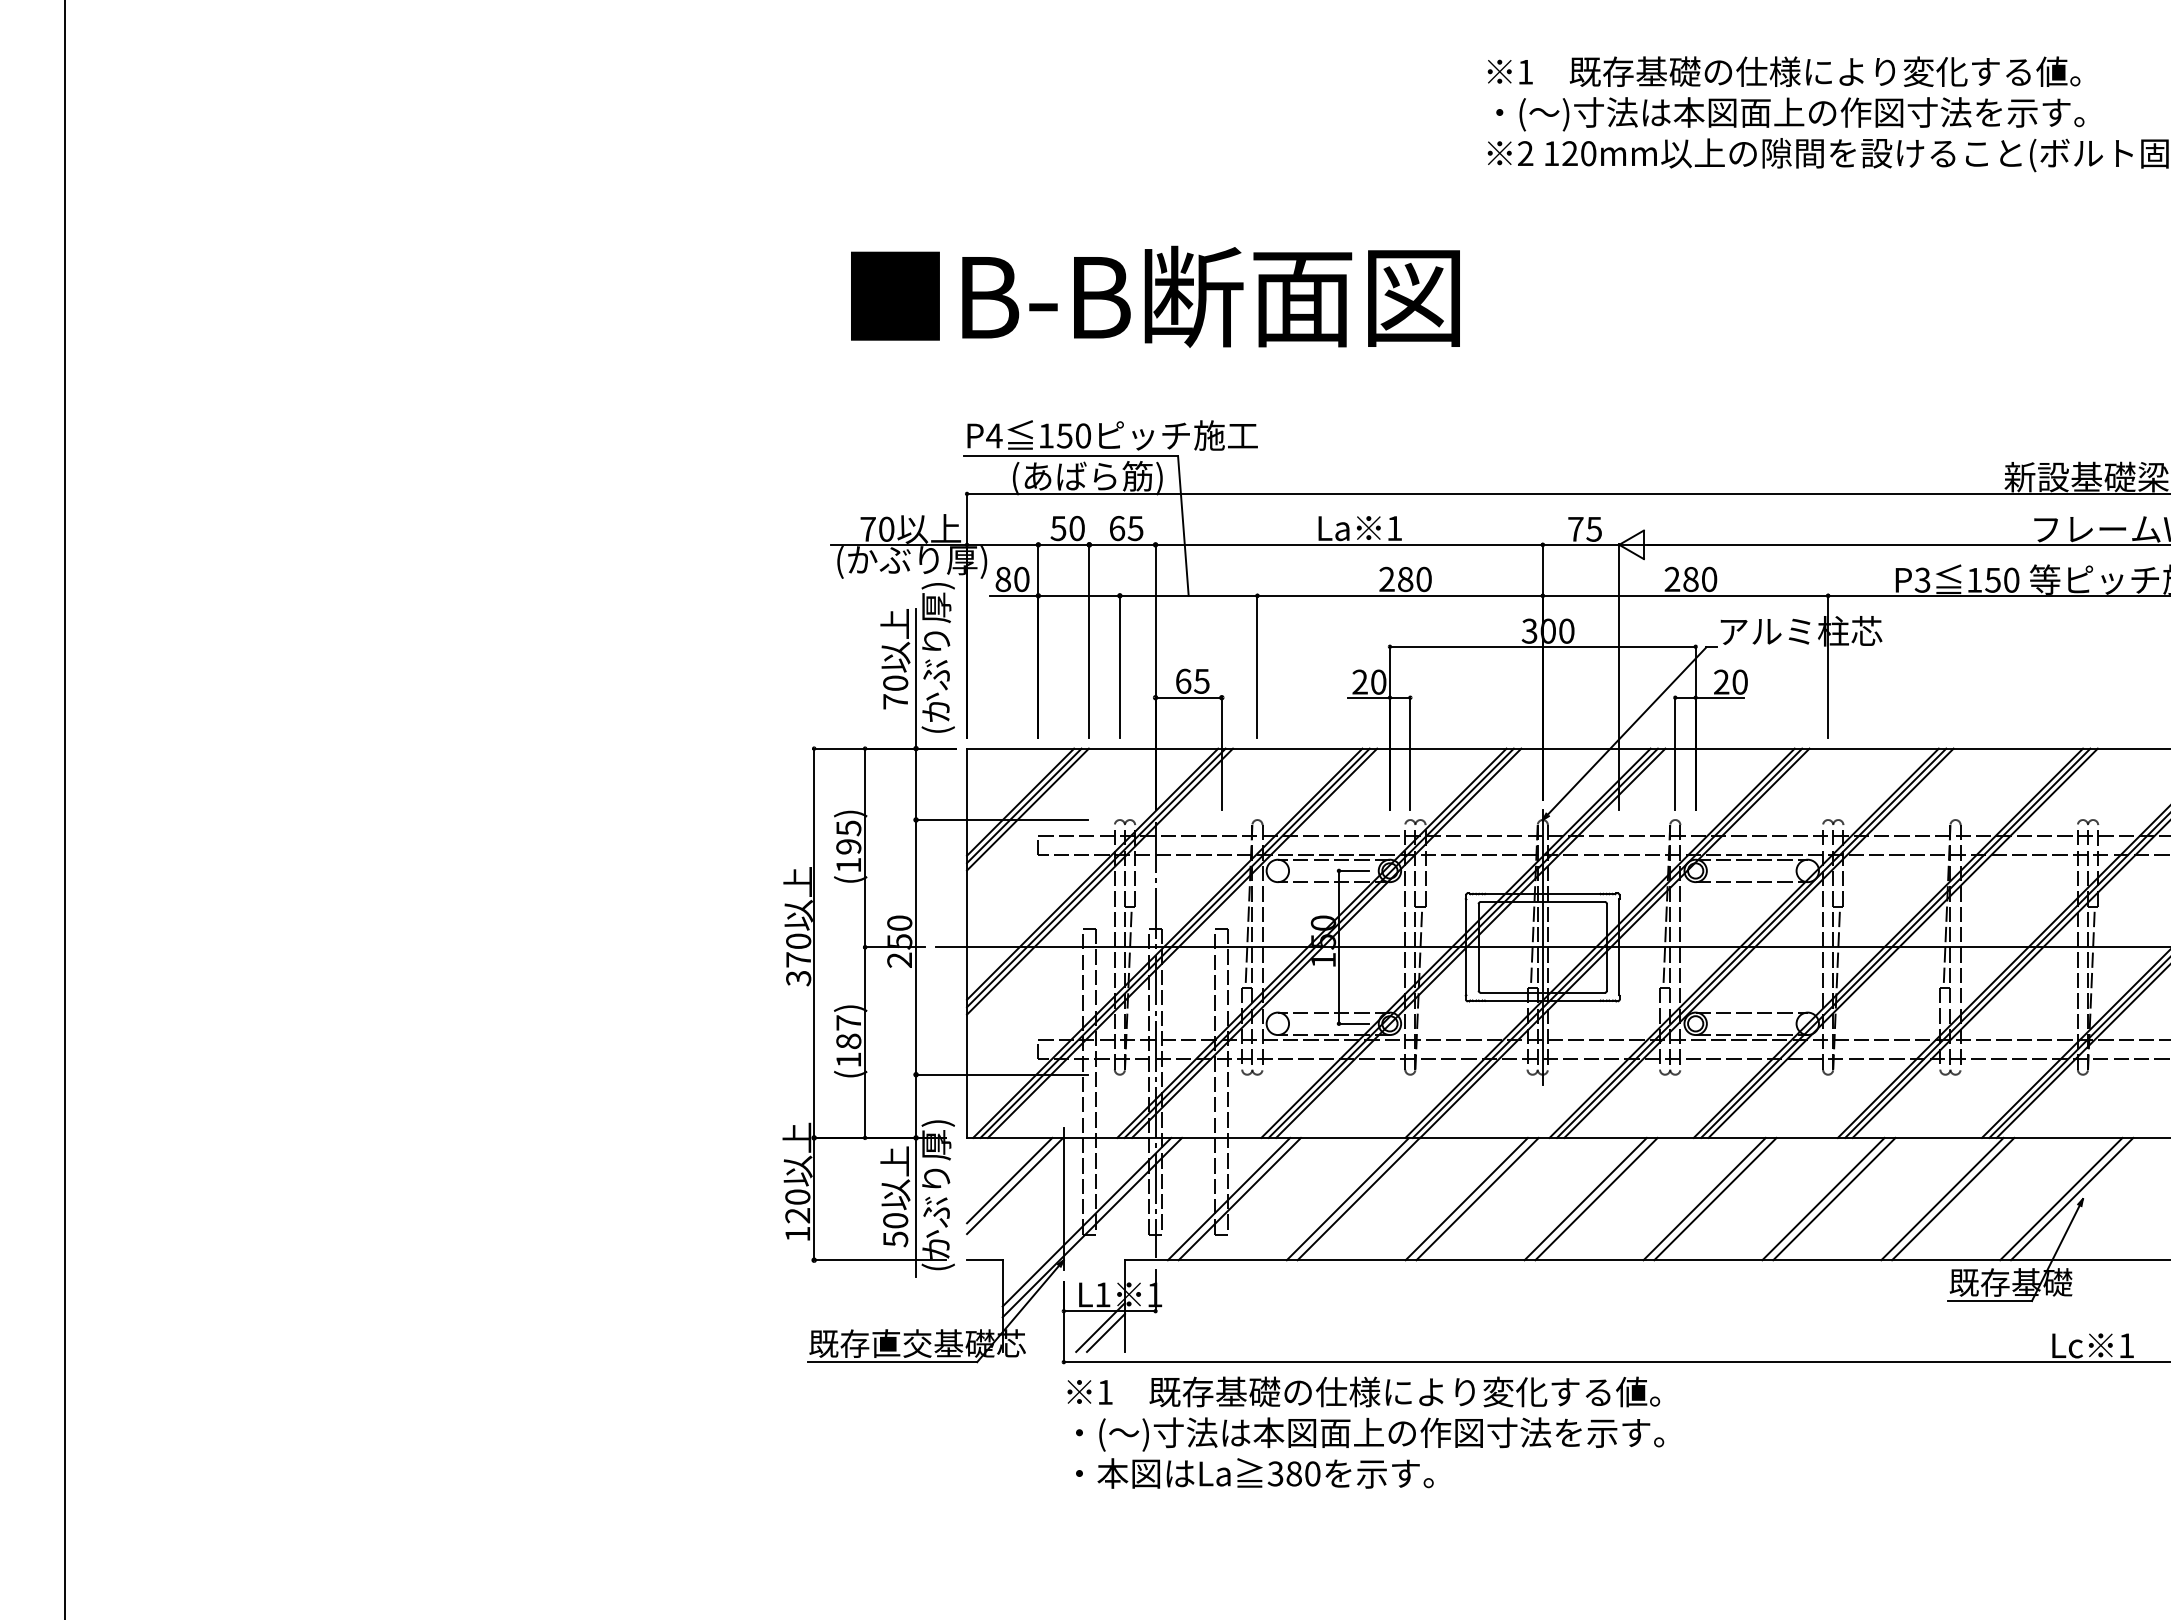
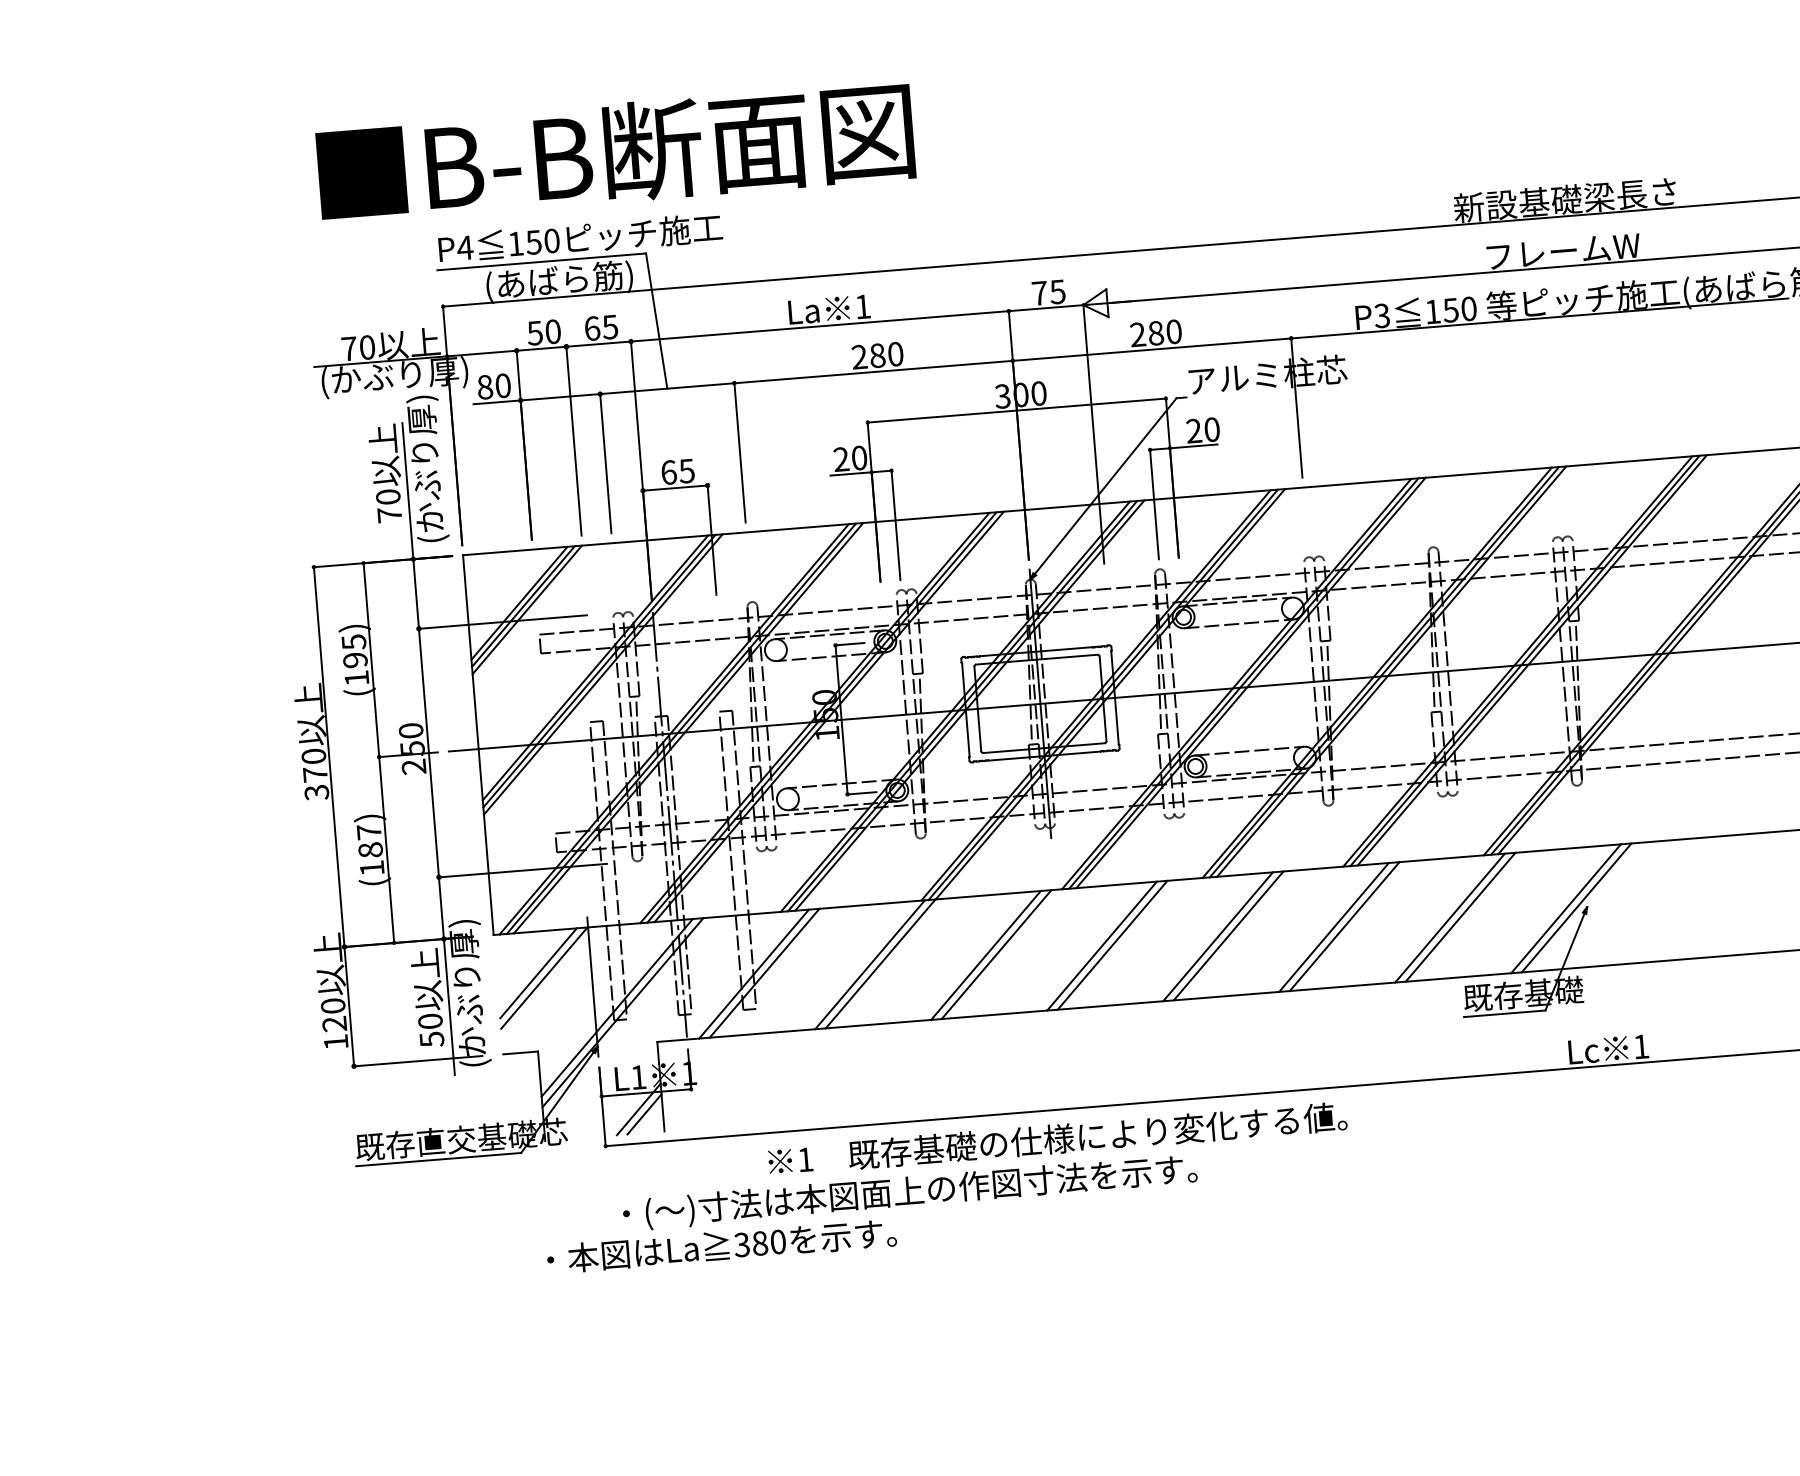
text: (1155, 296) -> (615, 152), moved
text: (1363, 1391) -> (1057, 1138), moved
text: (1254, 1473) -> (721, 1246), moved

